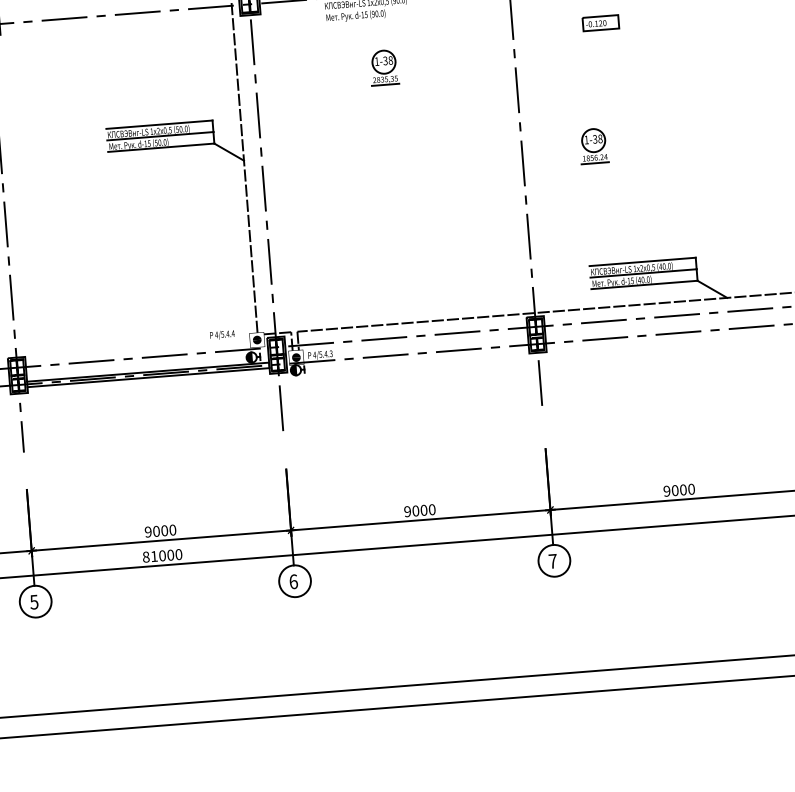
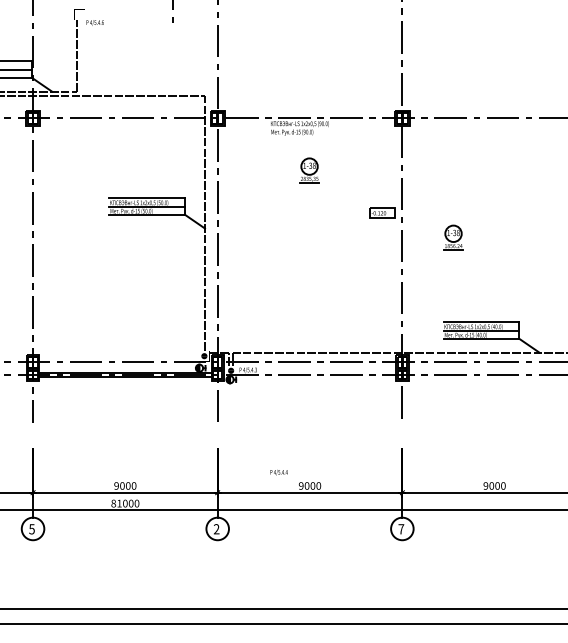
part: (601, 22) -> (382, 212), moved
text: (221, 334) -> (278, 472), moved
text: (293, 582) -> (216, 529), 6 -> 2

